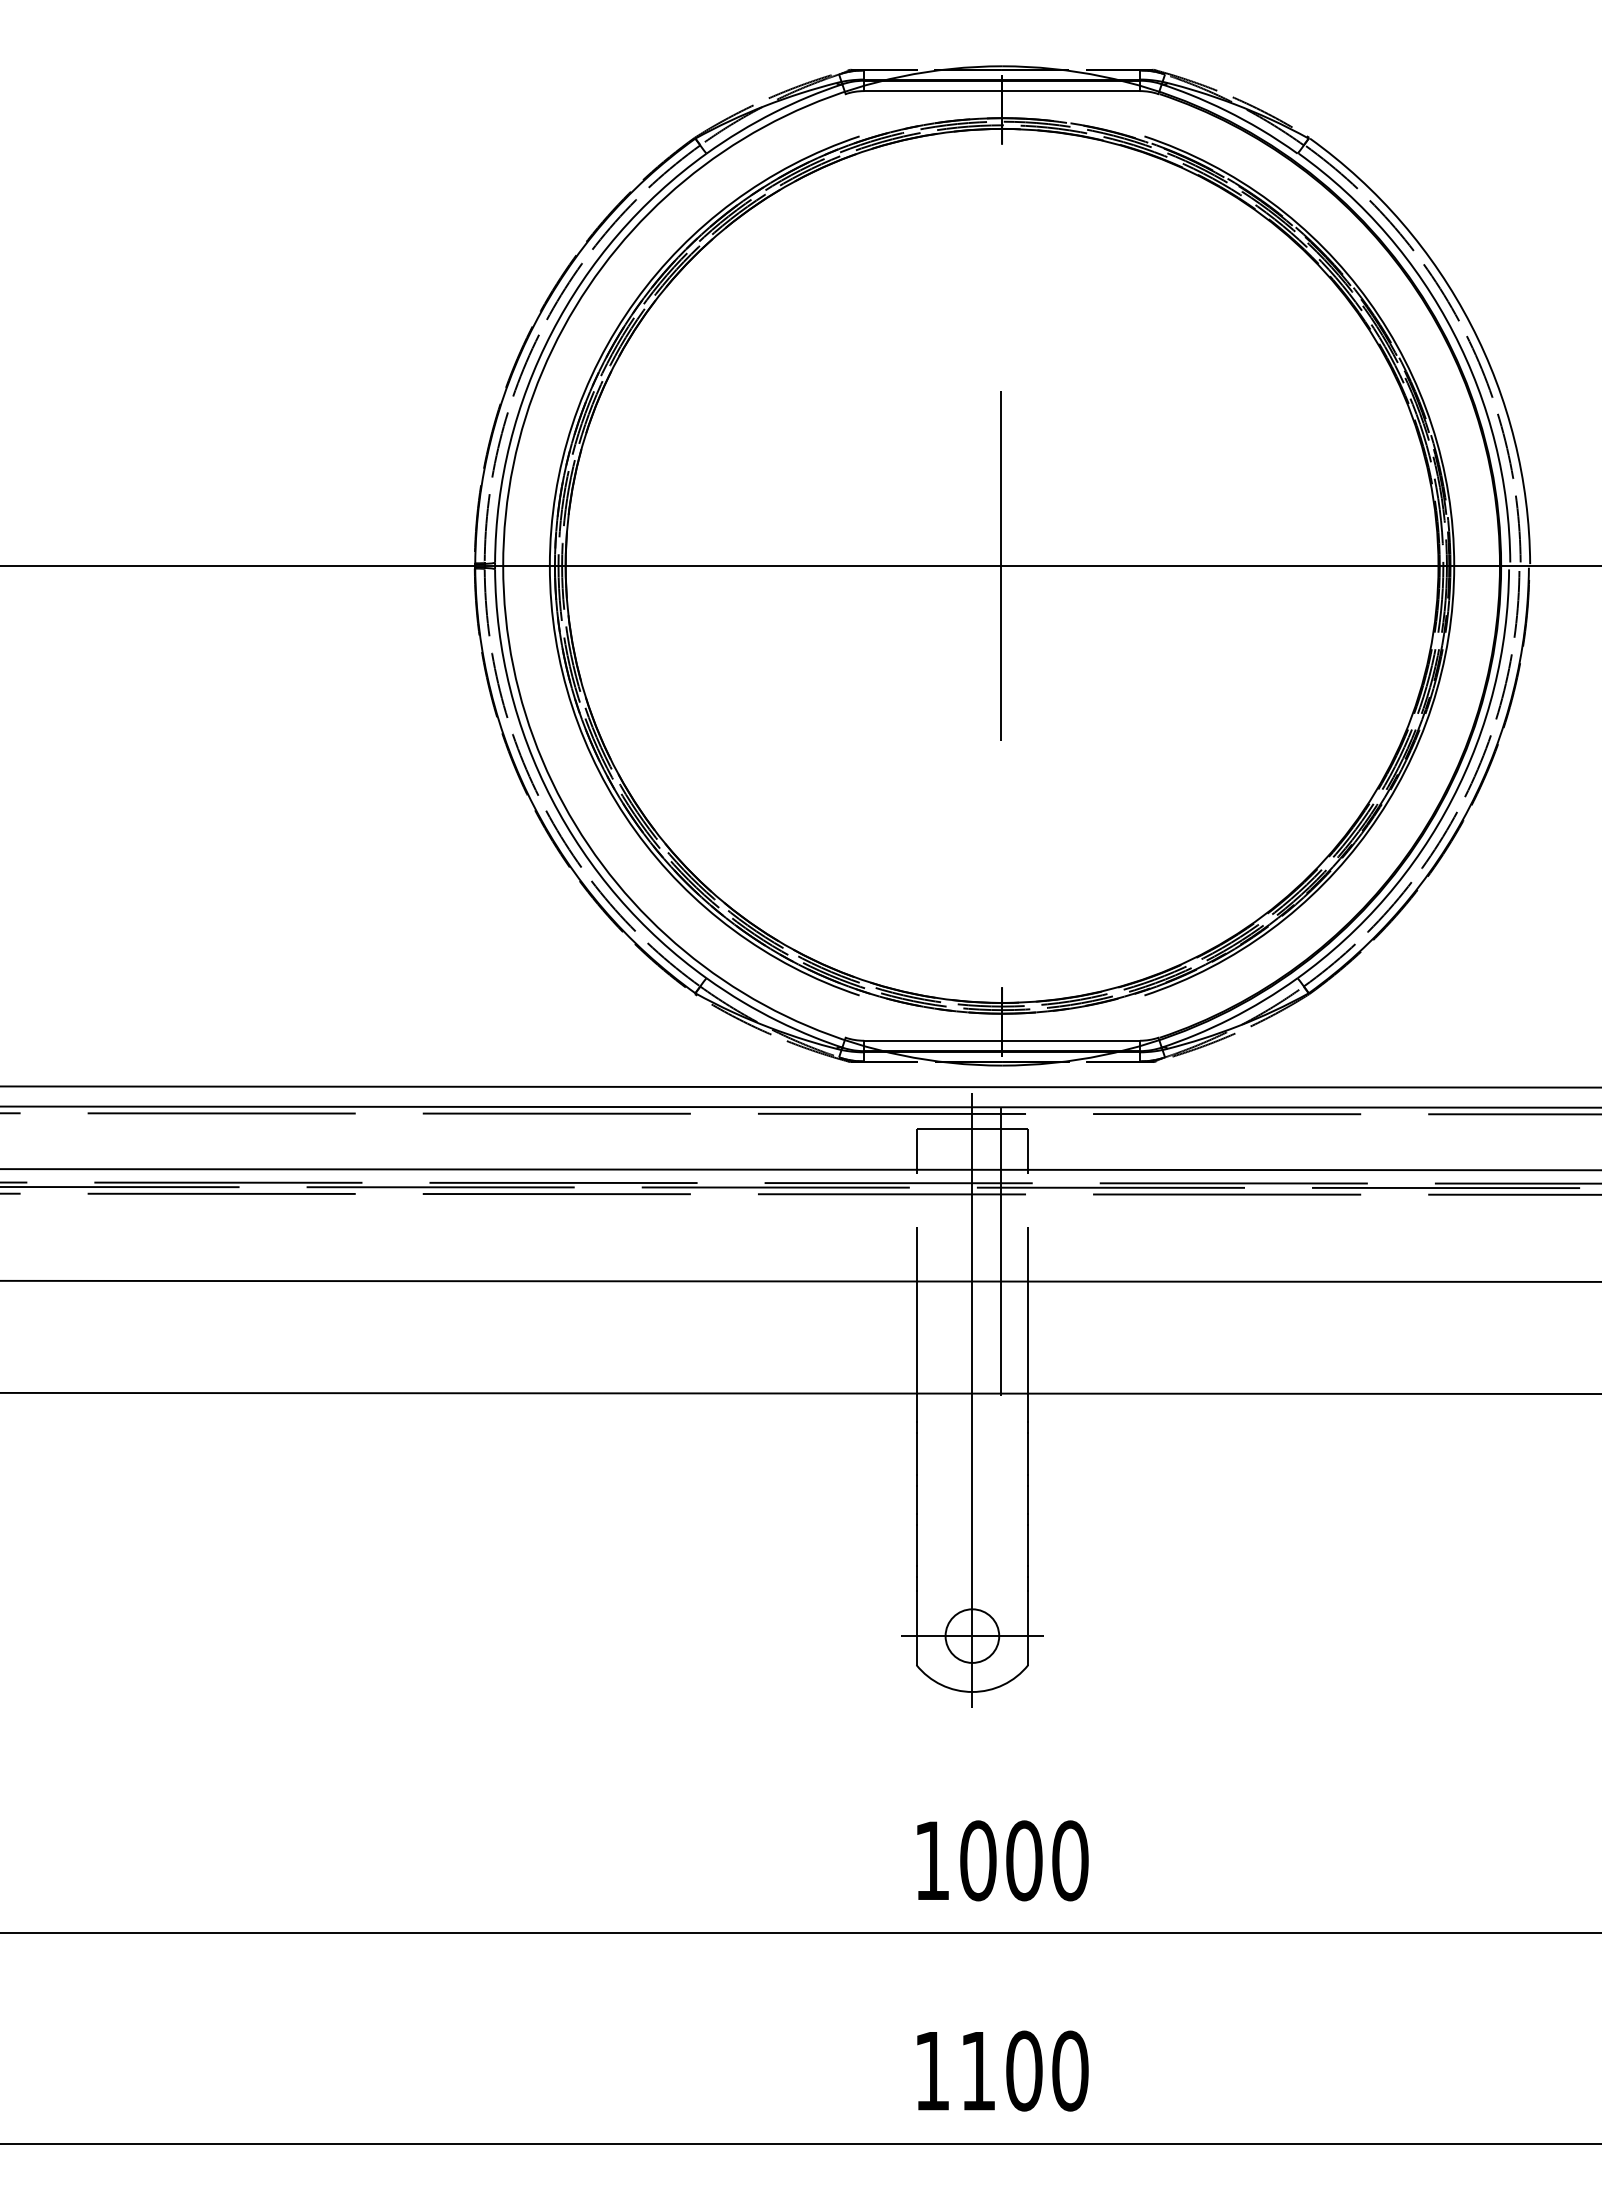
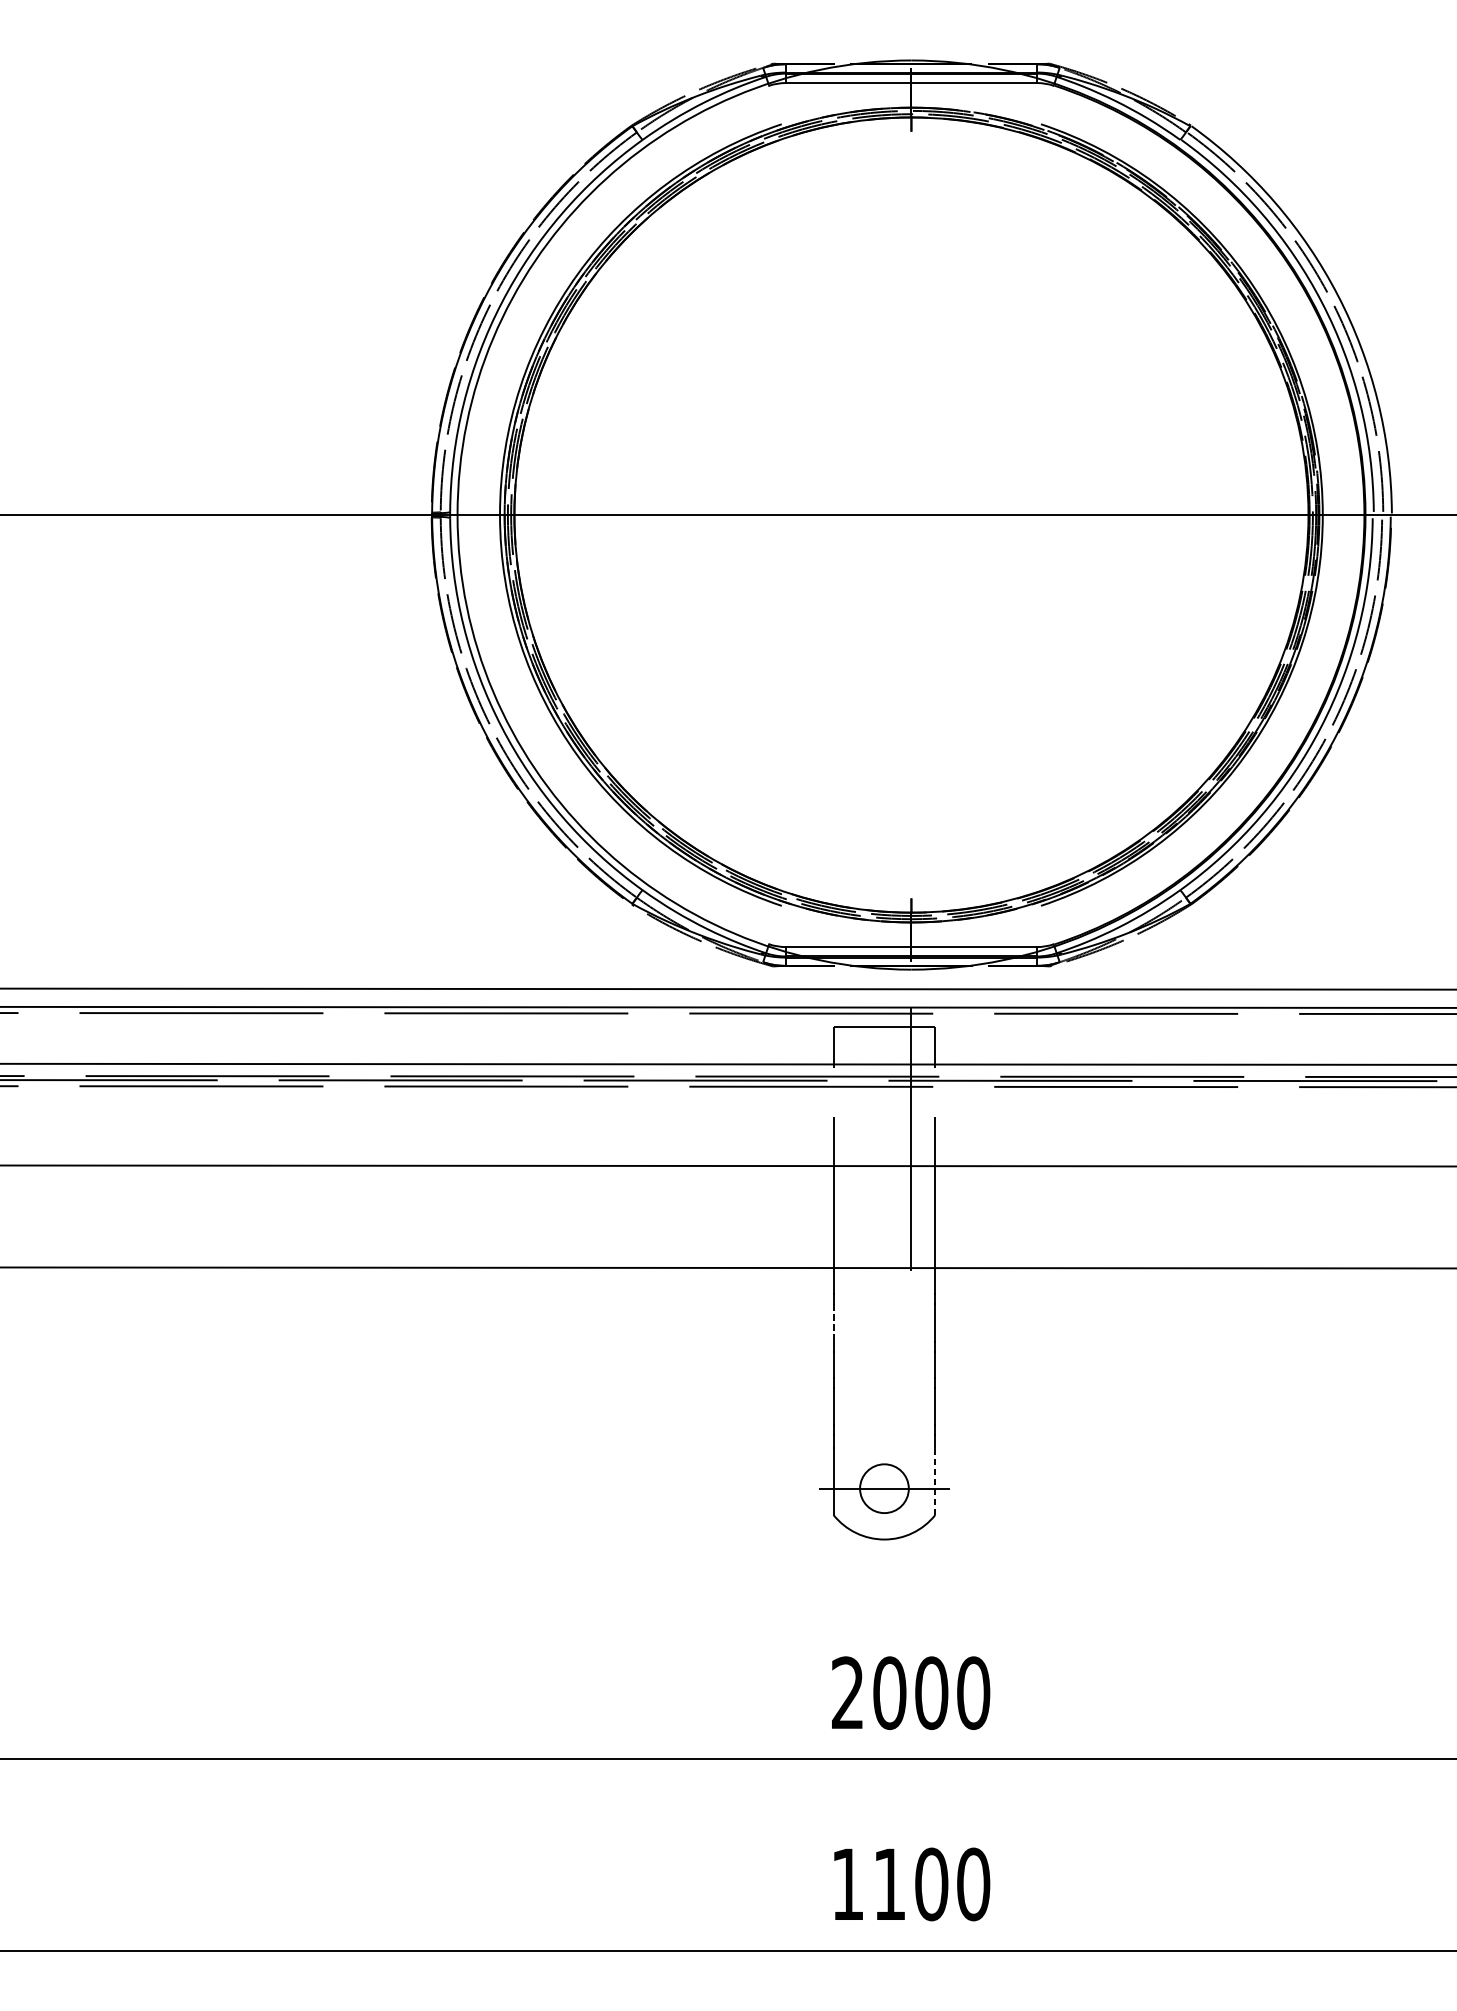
line: (1001, 565) -> (910, 514), removed
line: (972, 1399) -> (884, 1273), removed
line: (916, 1454) -> (833, 1323), solid -> dashed
line: (1028, 1628) -> (935, 1481), solid -> dashed
text: (931, 1859) -> (847, 1691), 1000 -> 2000

